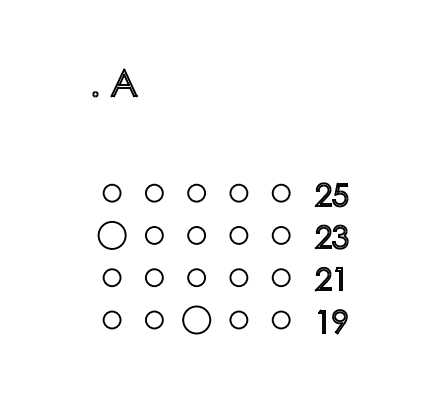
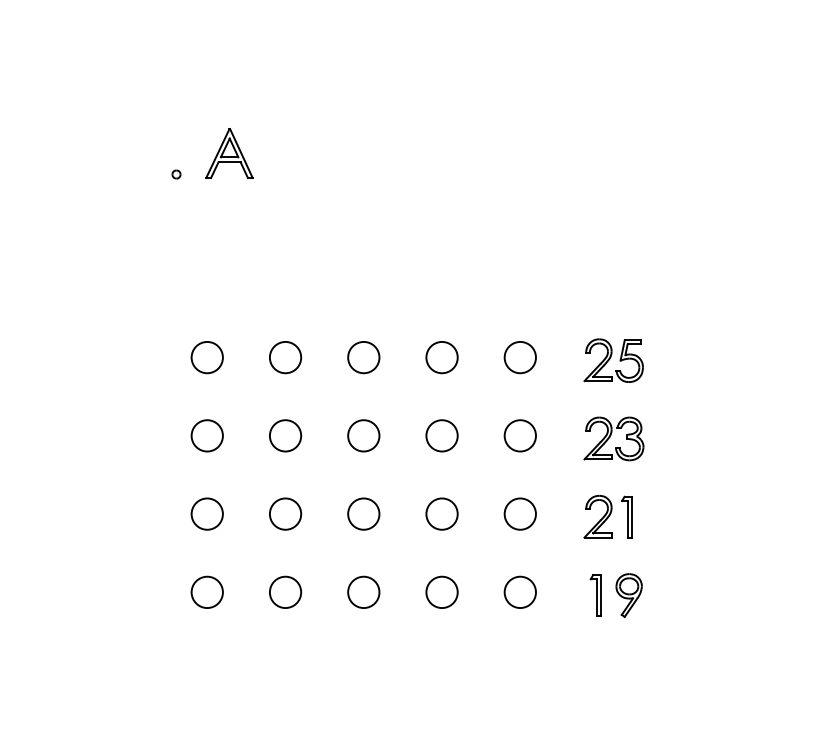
circle: (111, 235) -> (206, 435), size x0.62
circle: (196, 319) -> (363, 591), size x0.62

